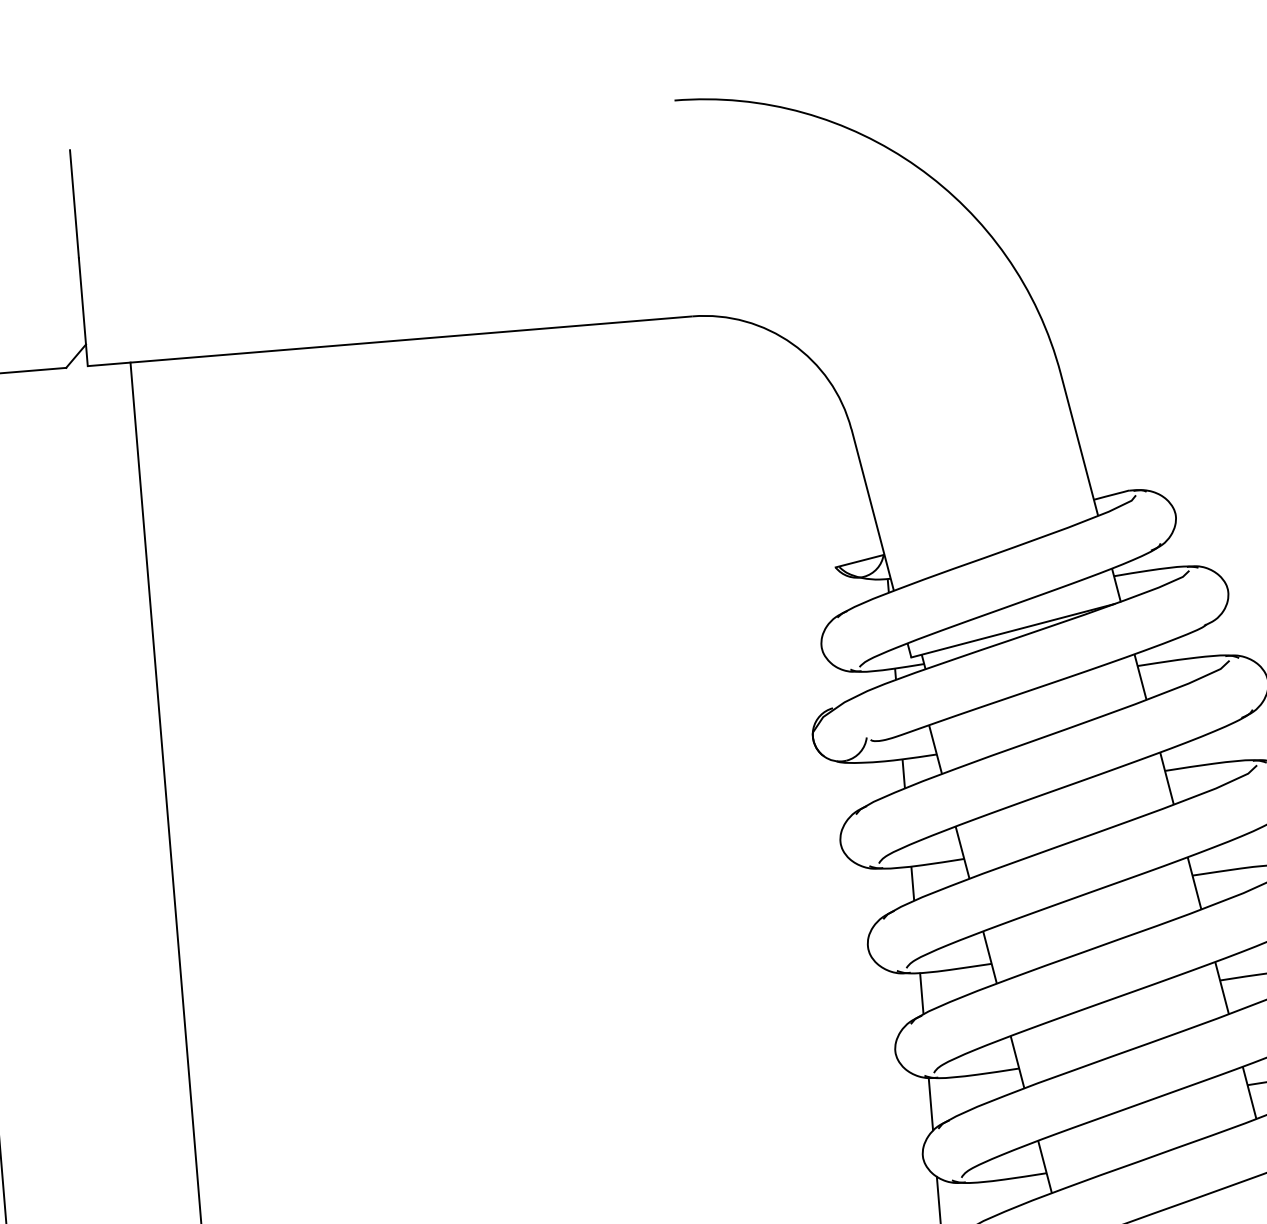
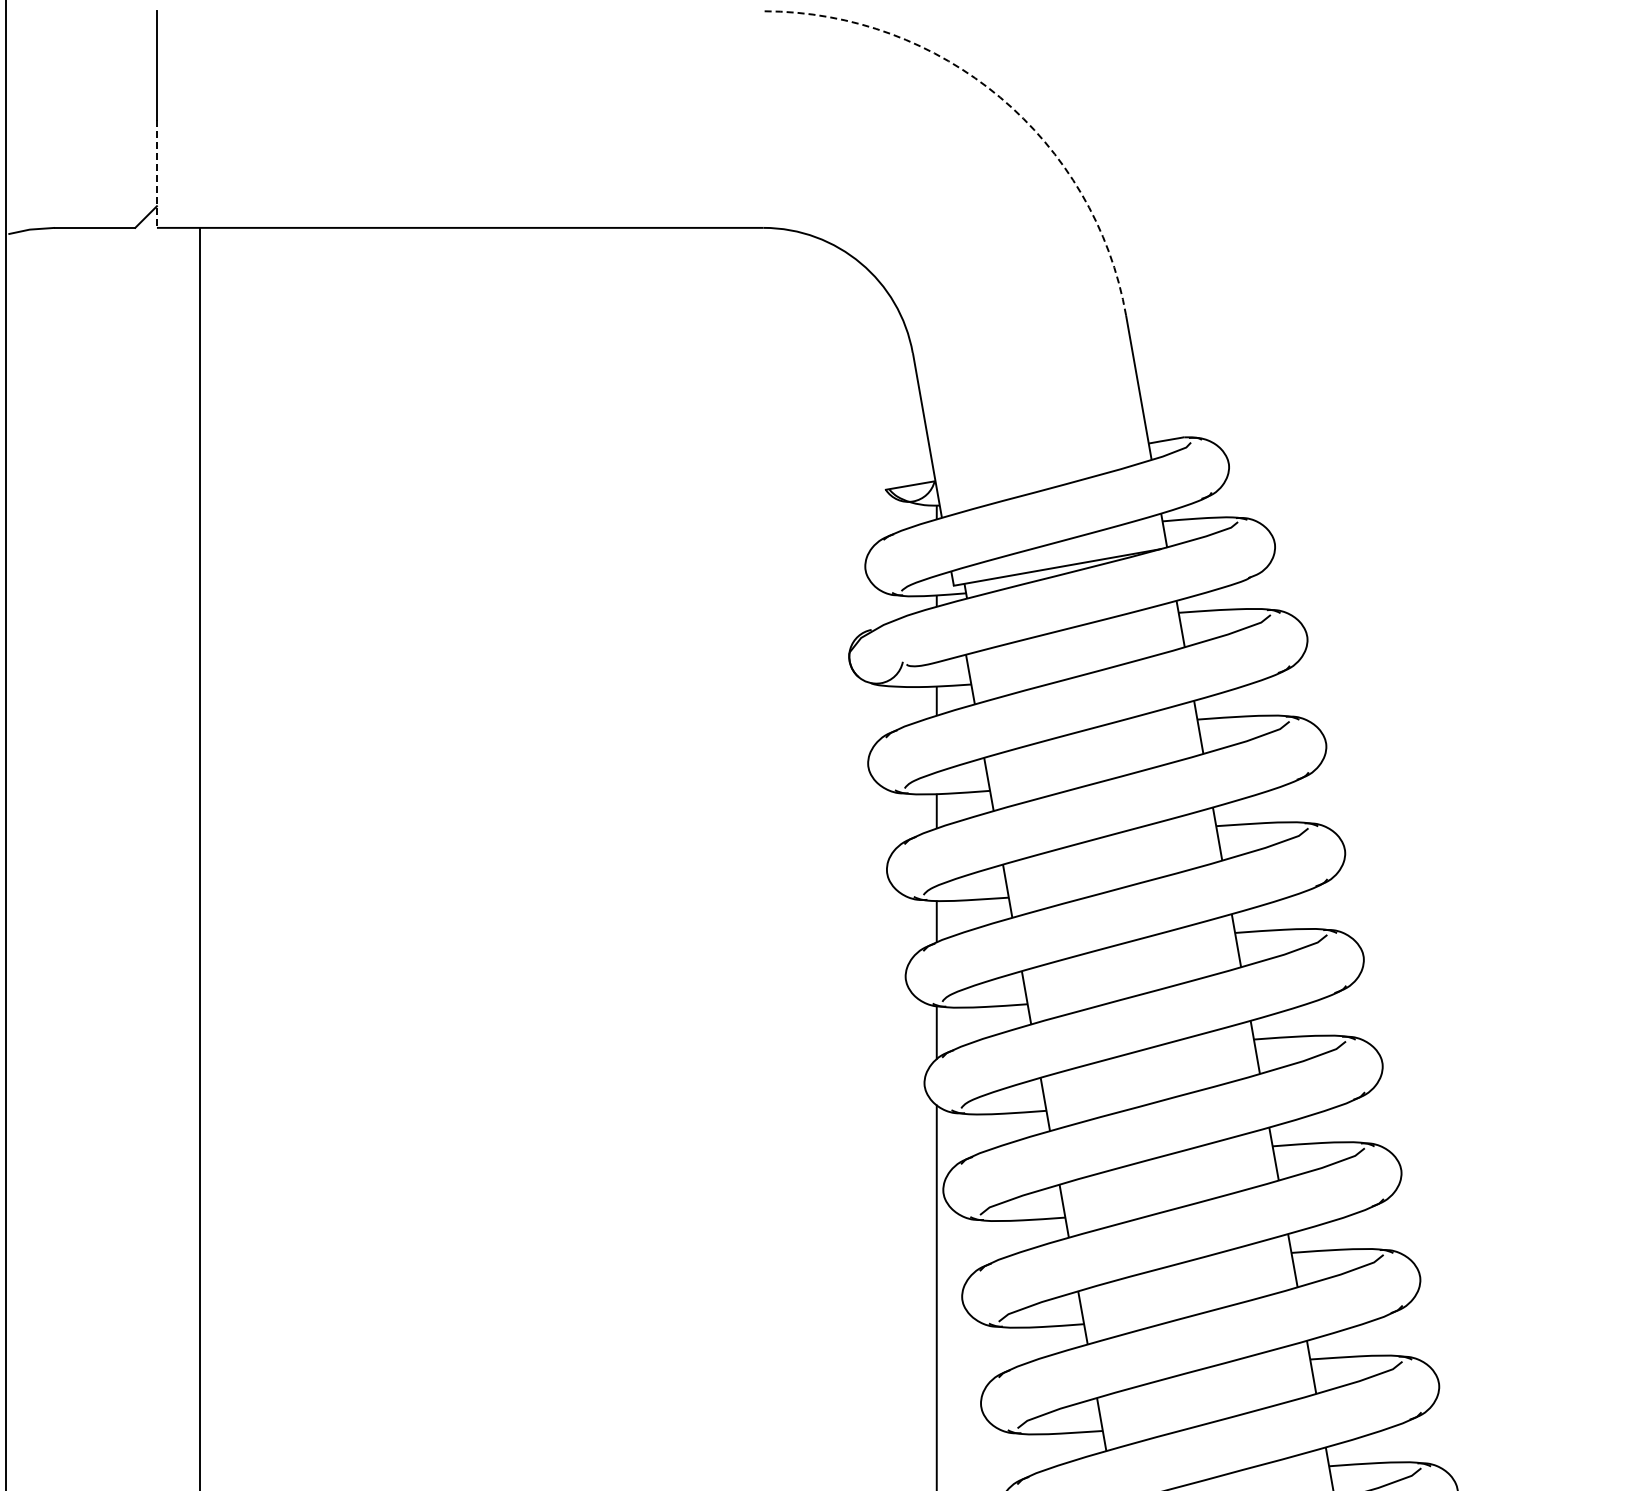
arc: (917, 167) -> (1000, 97), solid -> dashed
line: (82, 312) -> (156, 174), solid -> dashed

